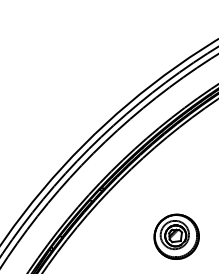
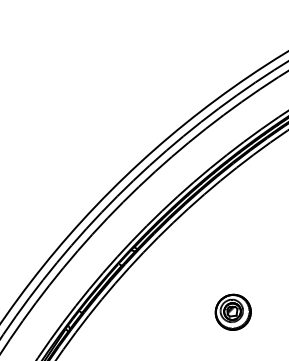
part: (176, 237) -> (233, 312), size x0.6

